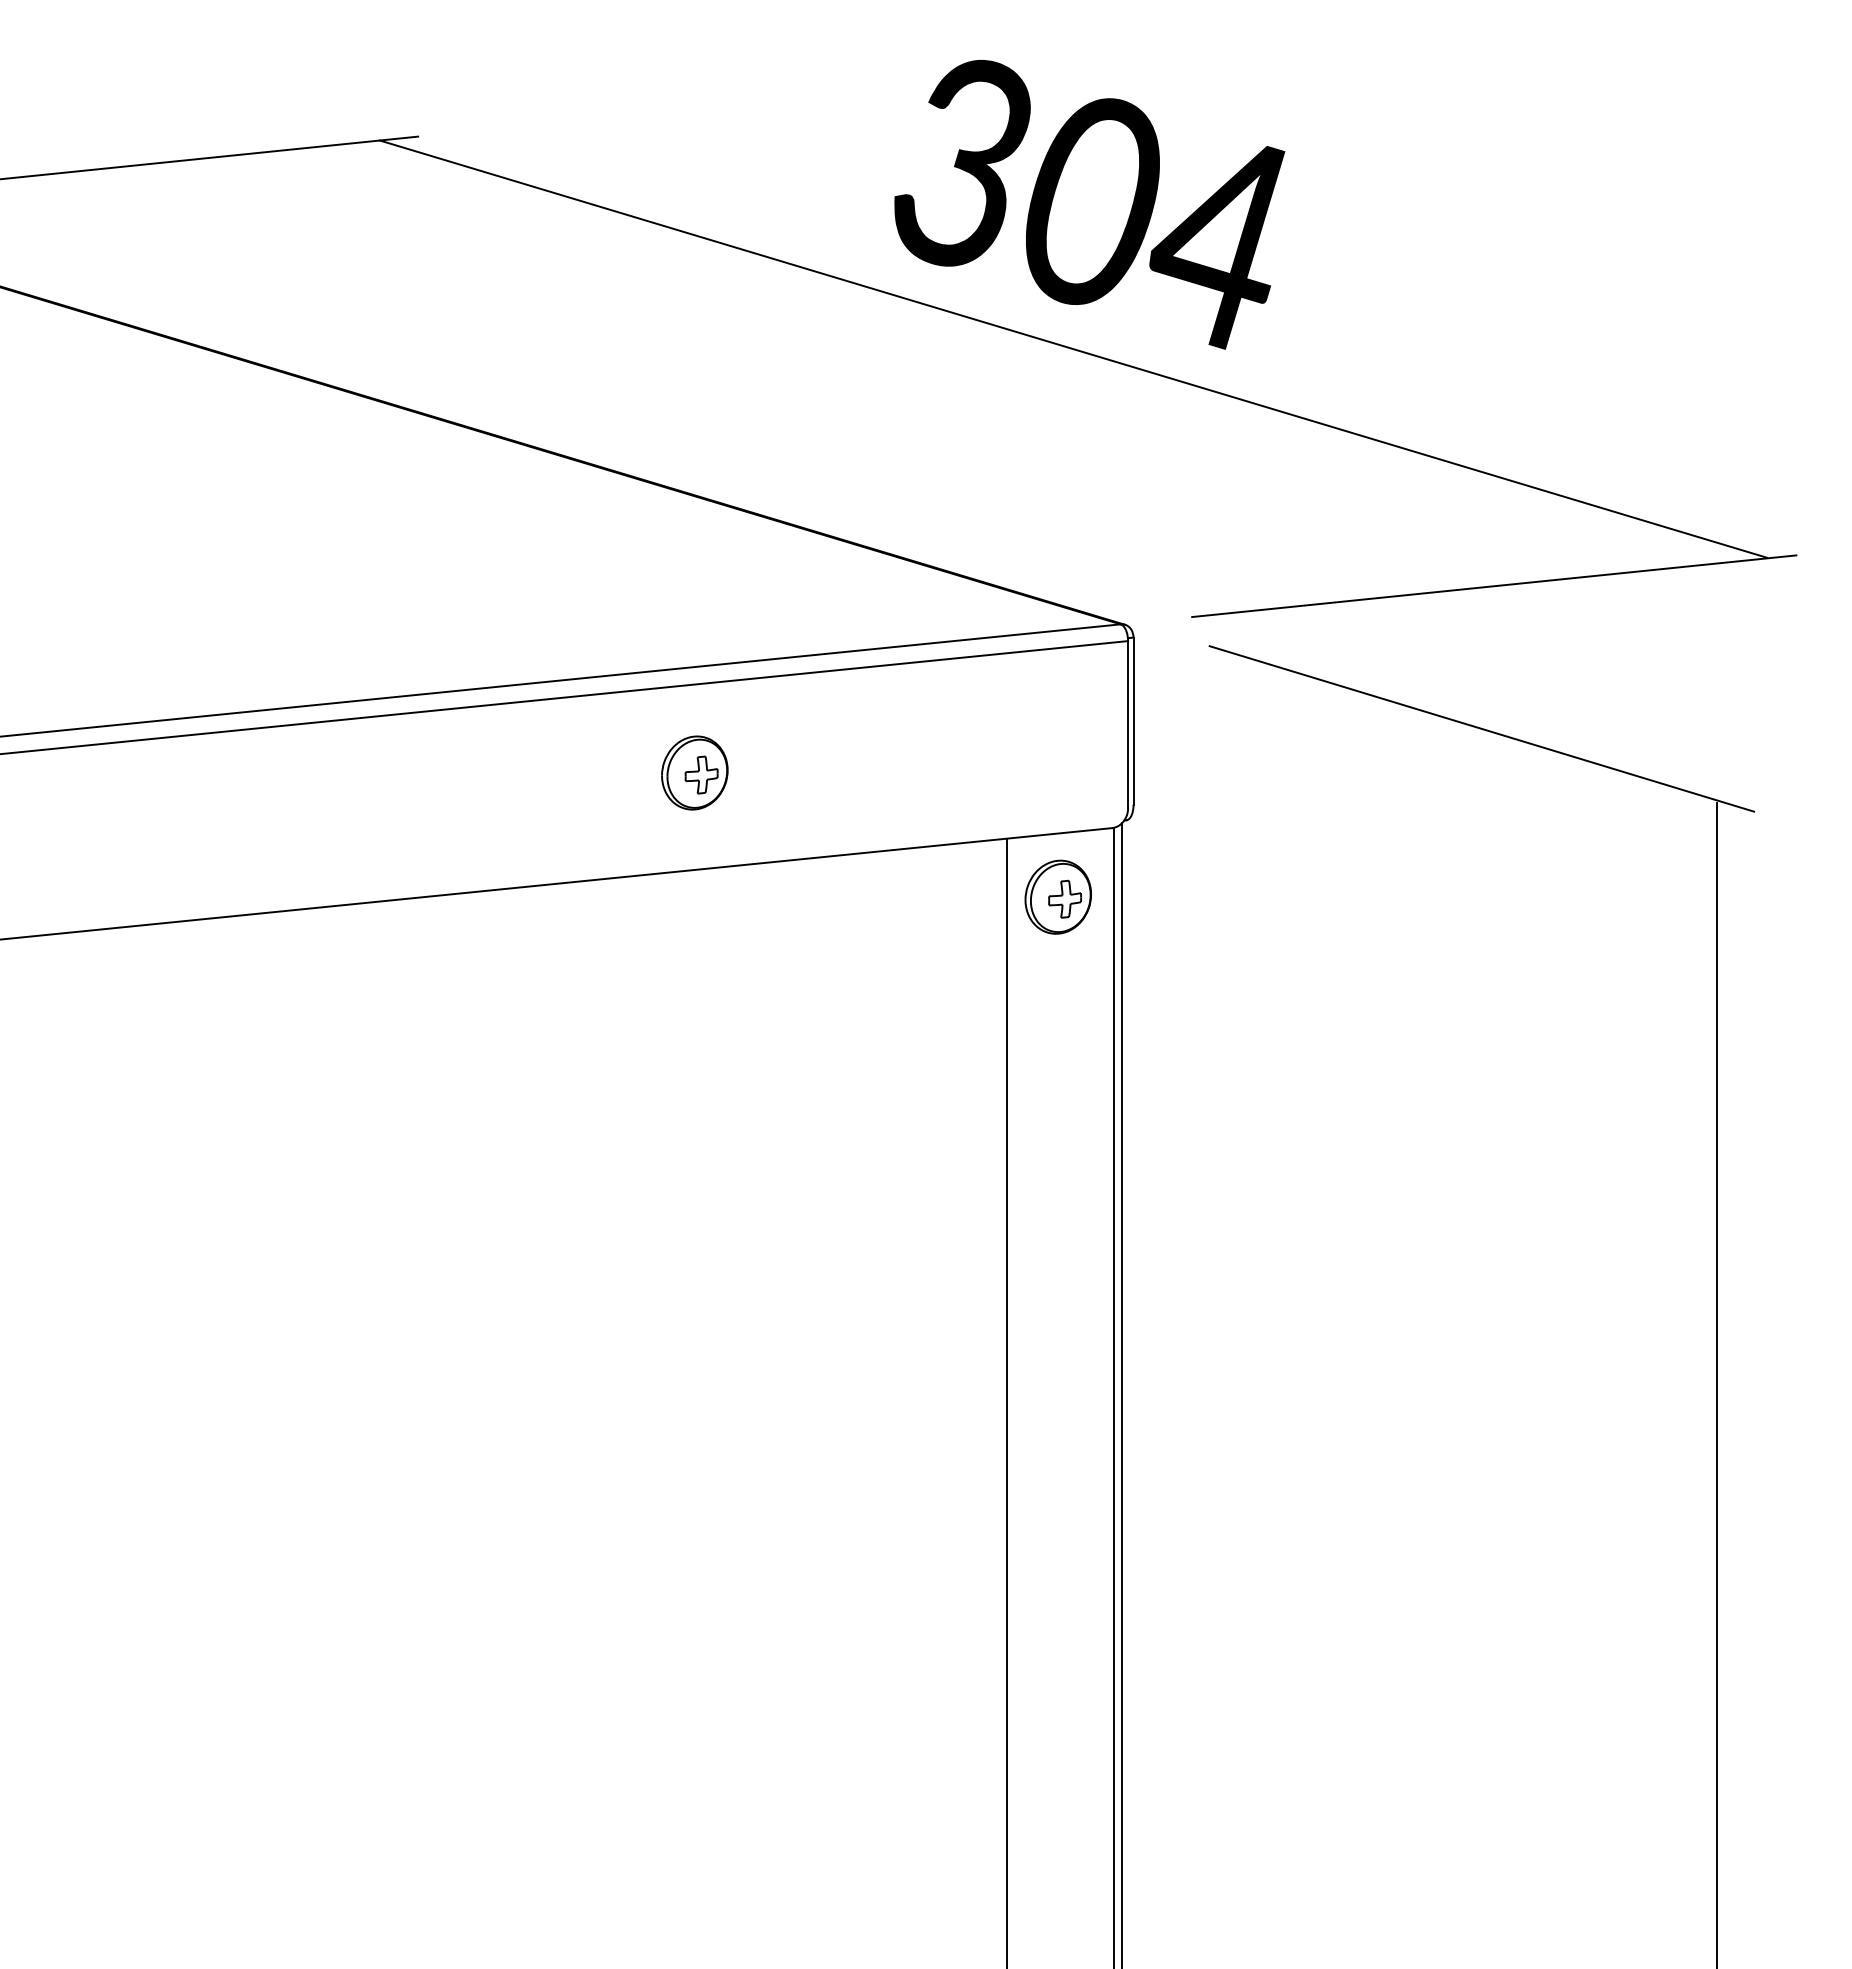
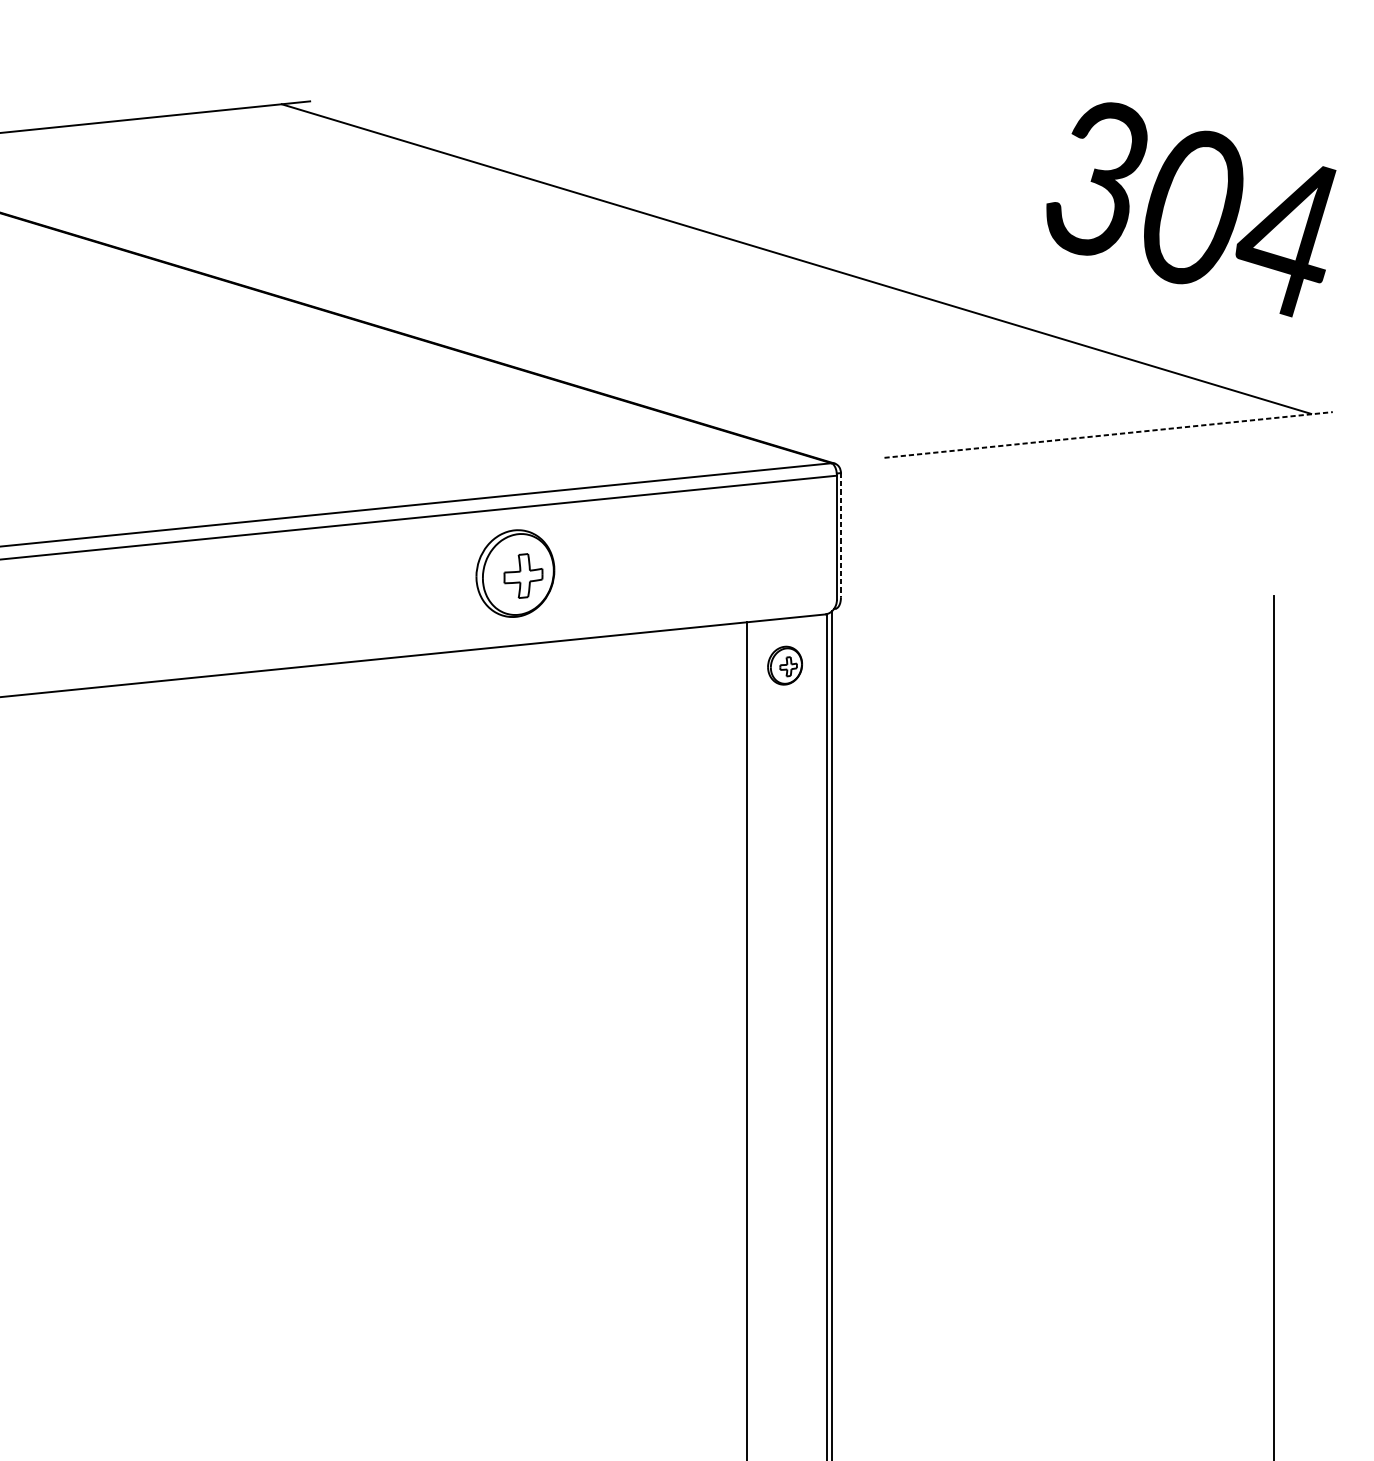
text: (1089, 204) -> (1191, 209), moved
line: (1494, 586) -> (1108, 435), solid -> dashed
line: (1133, 721) -> (840, 535), solid -> dashed
line: (1481, 728) -> (1099, 540), removed
part: (694, 772) -> (515, 573), size x1.6
part: (1057, 896) -> (784, 665), size x0.7

